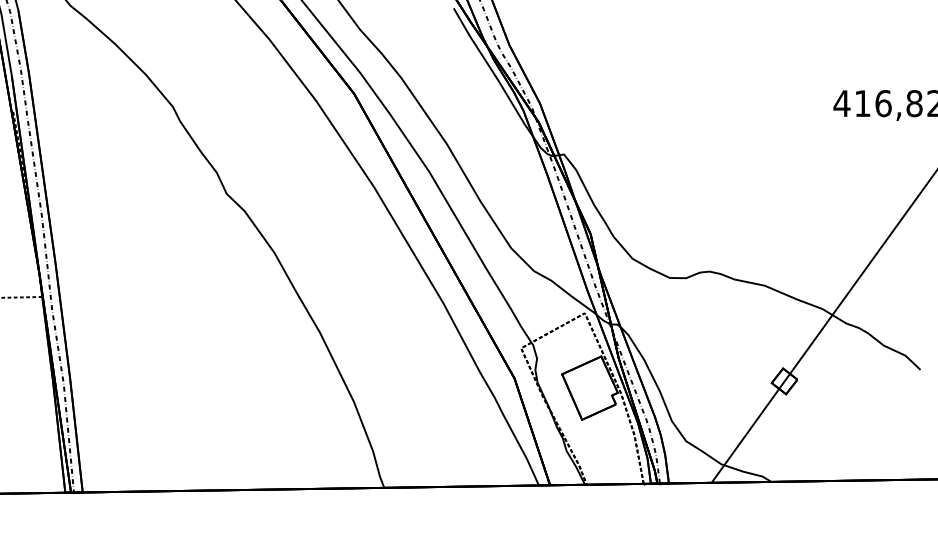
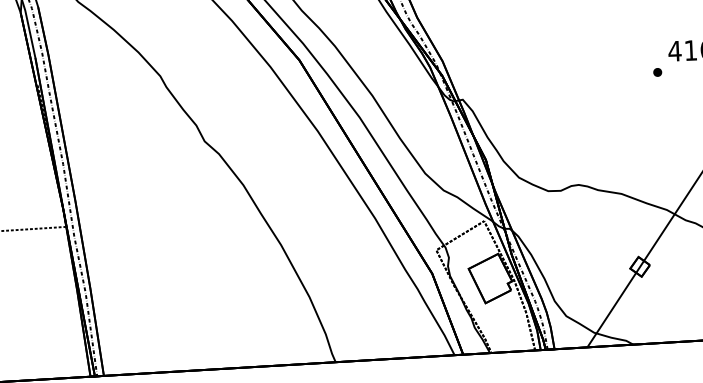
part: (818, 129) -> (657, 71), added

